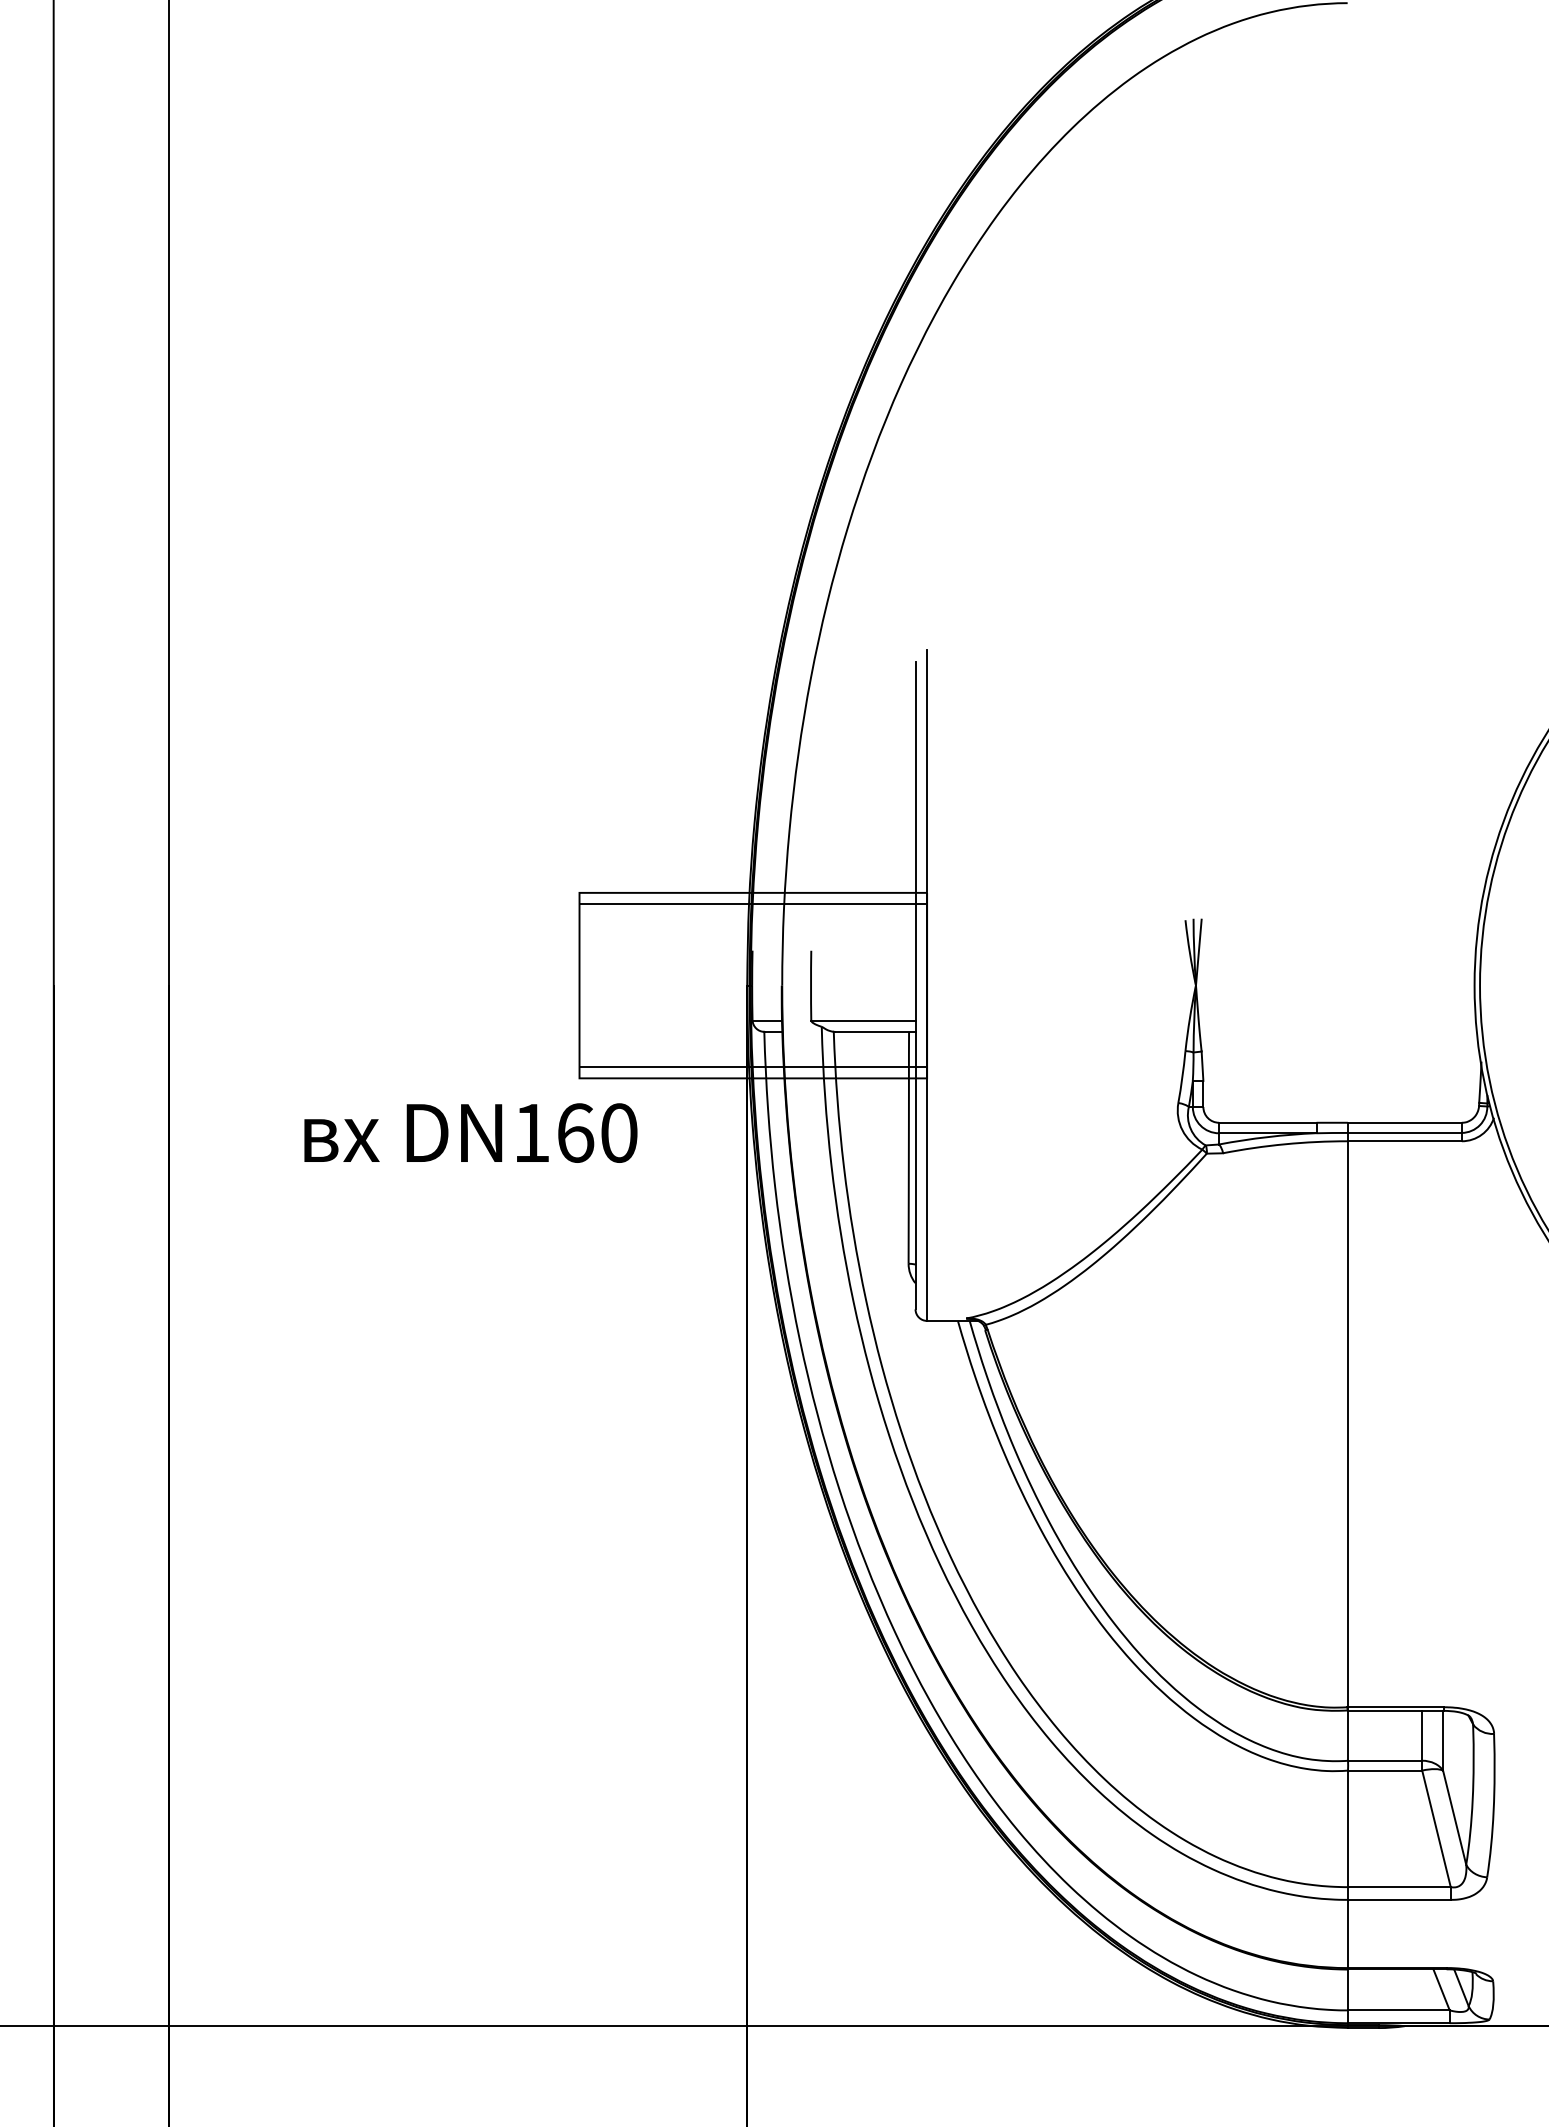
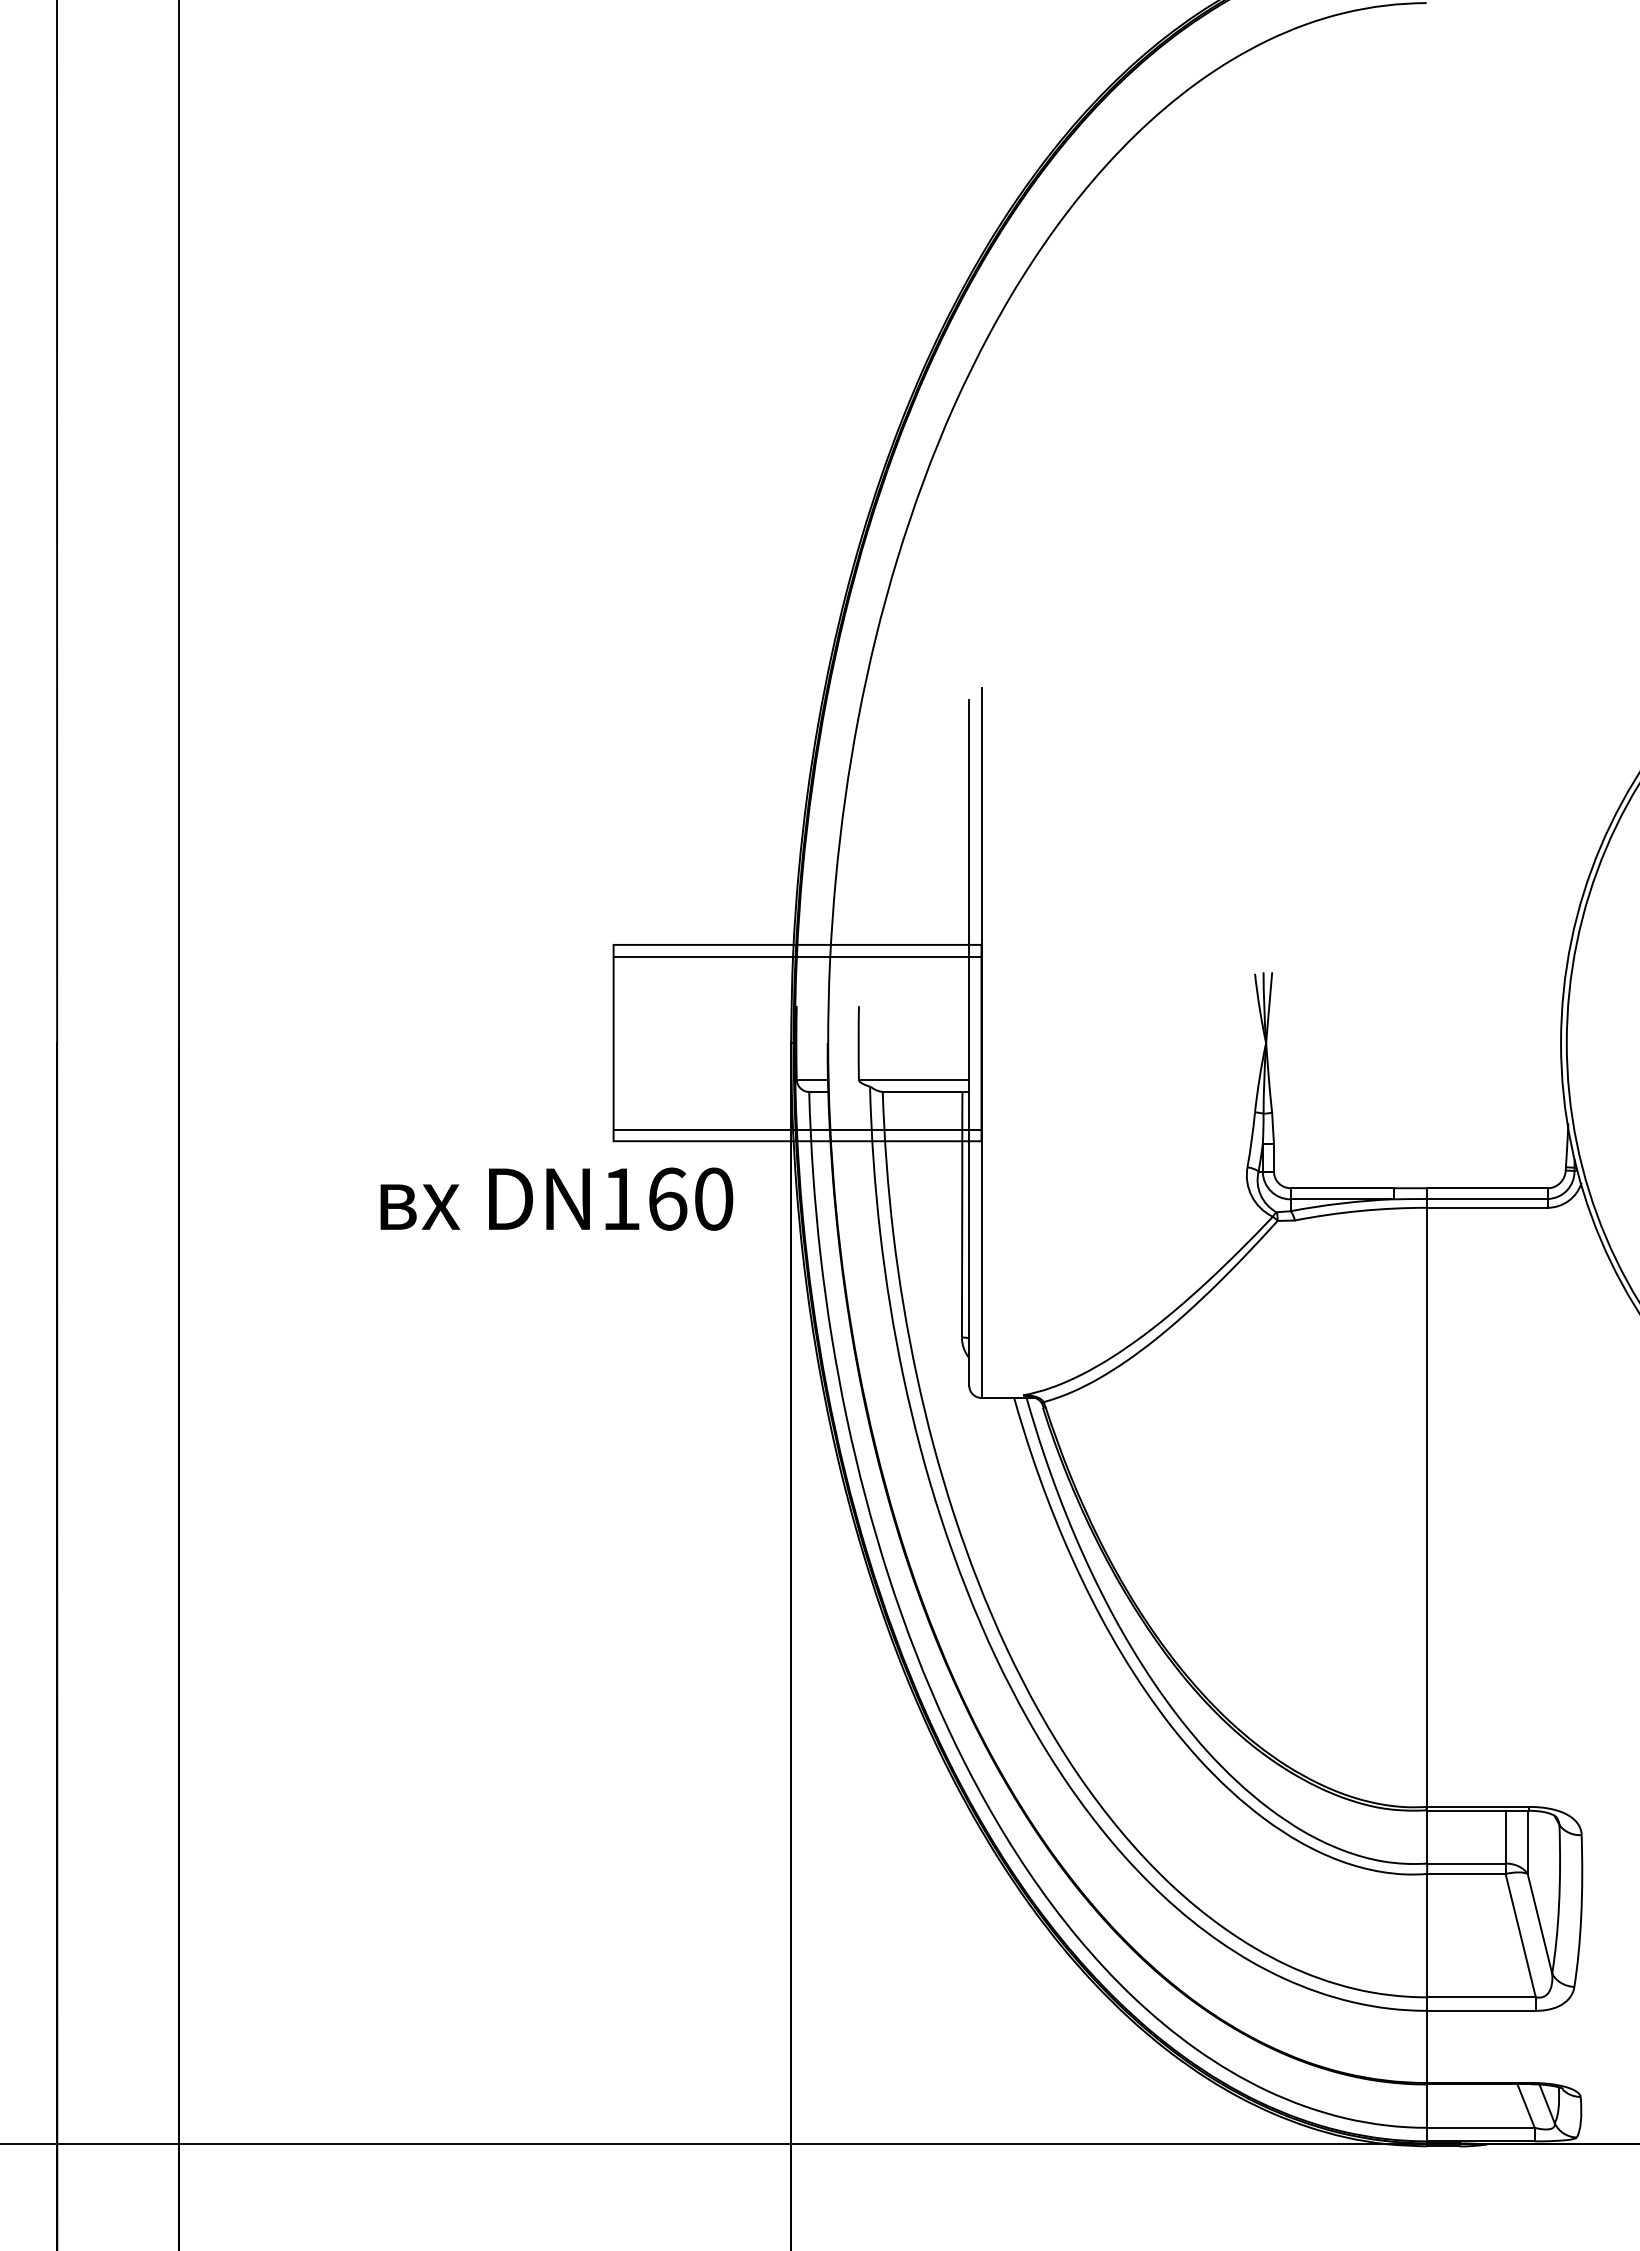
text: (470, 1132) -> (556, 1198), moved

